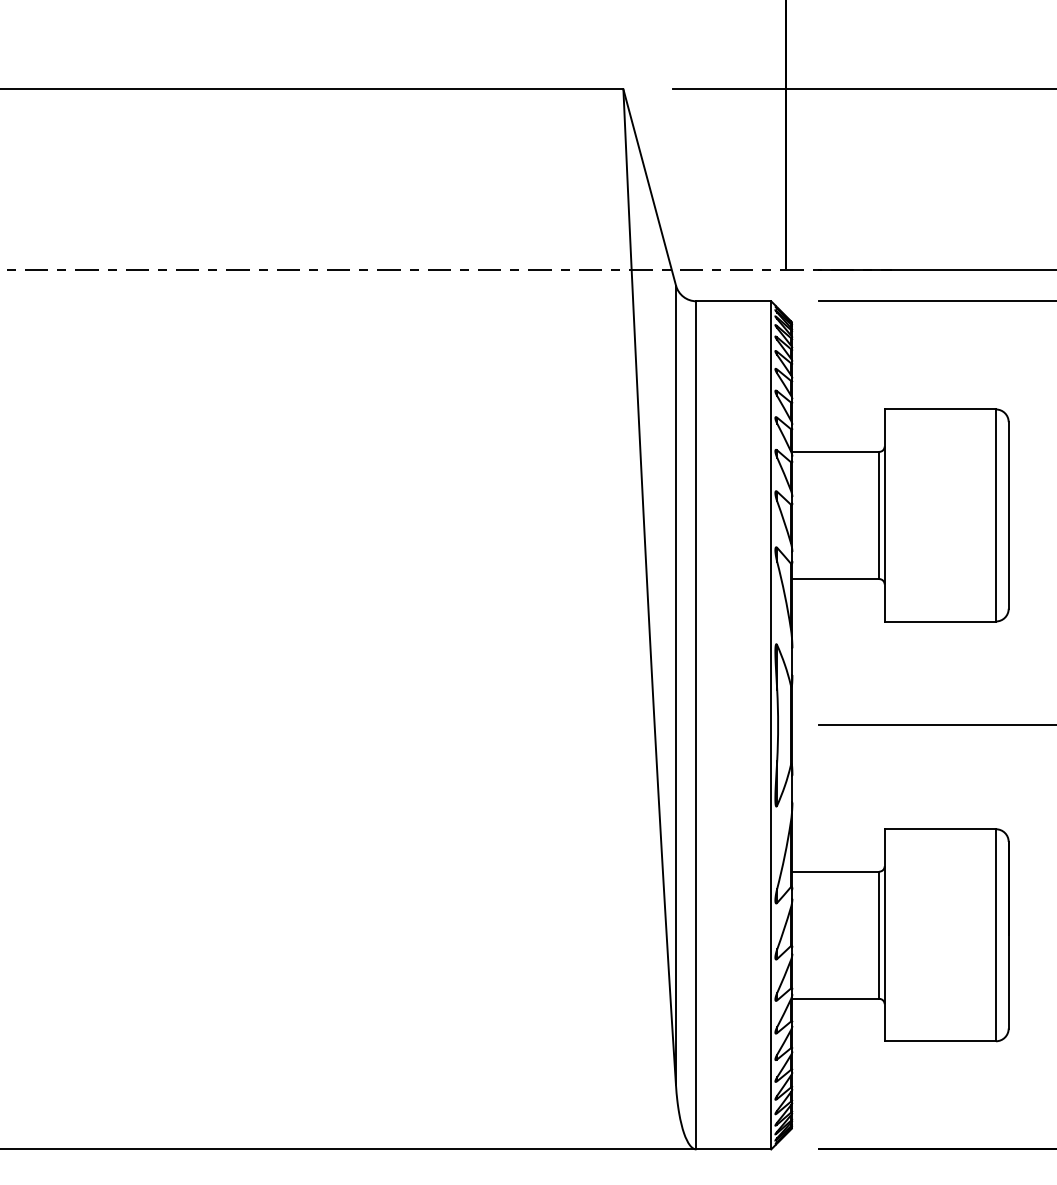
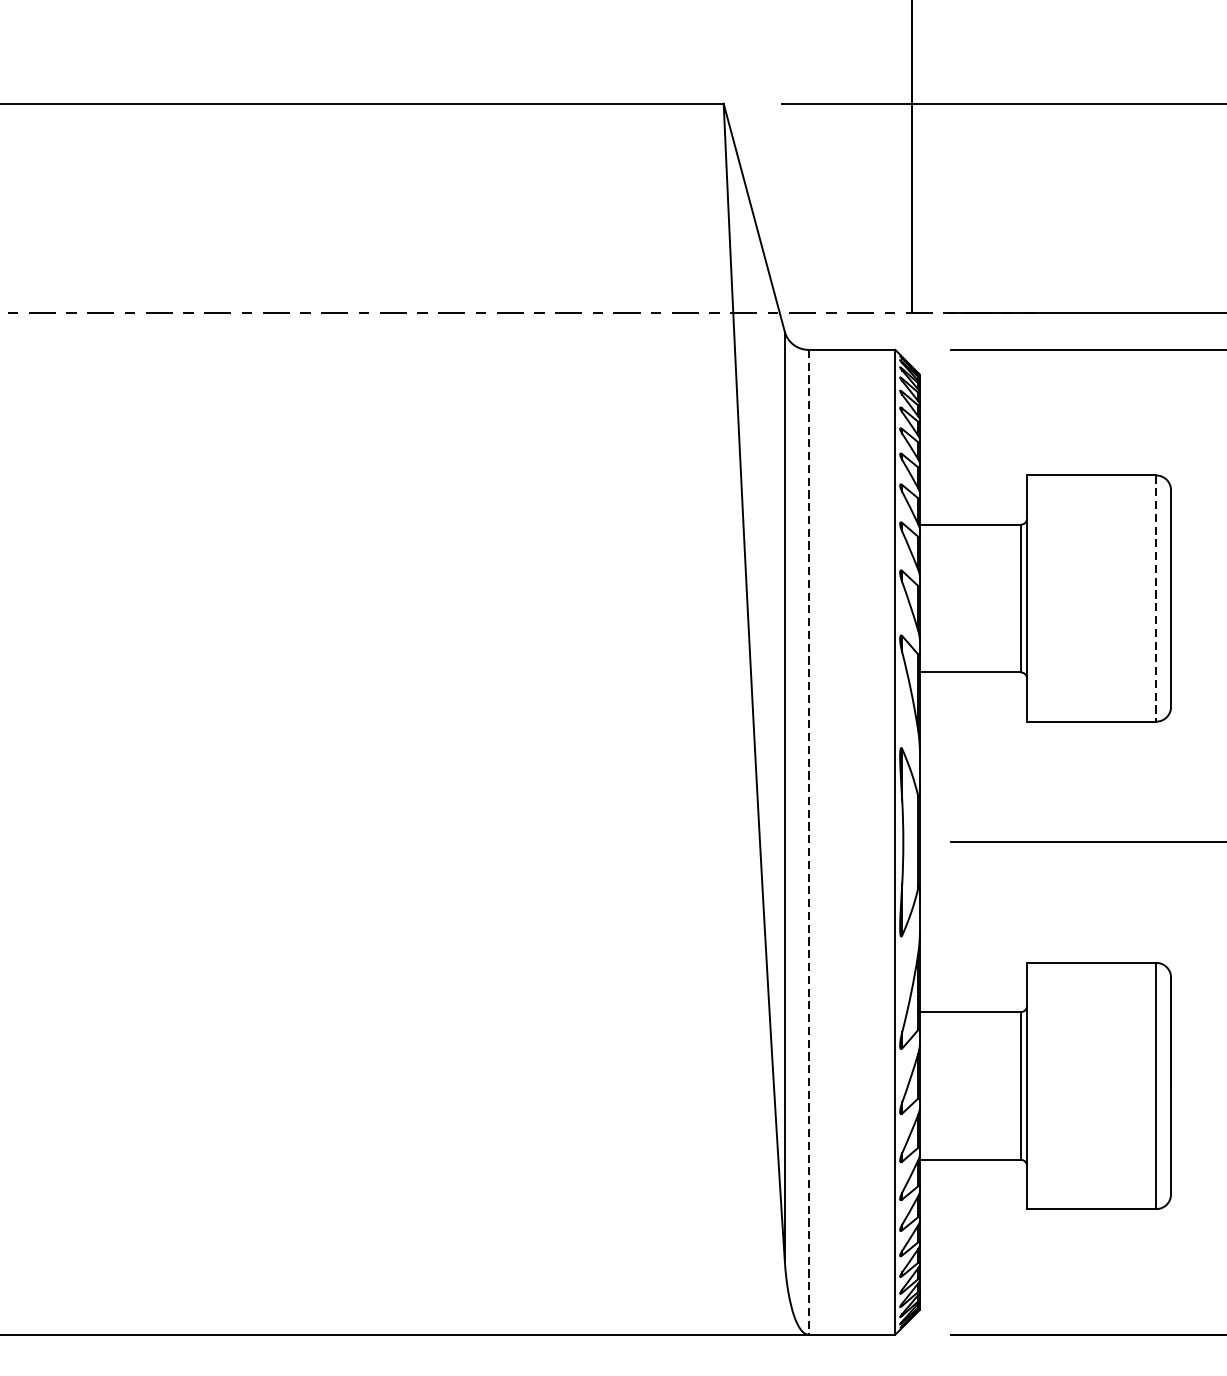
line: (995, 515) -> (1155, 598), solid -> dashed
line: (696, 725) -> (808, 842), solid -> dashed

